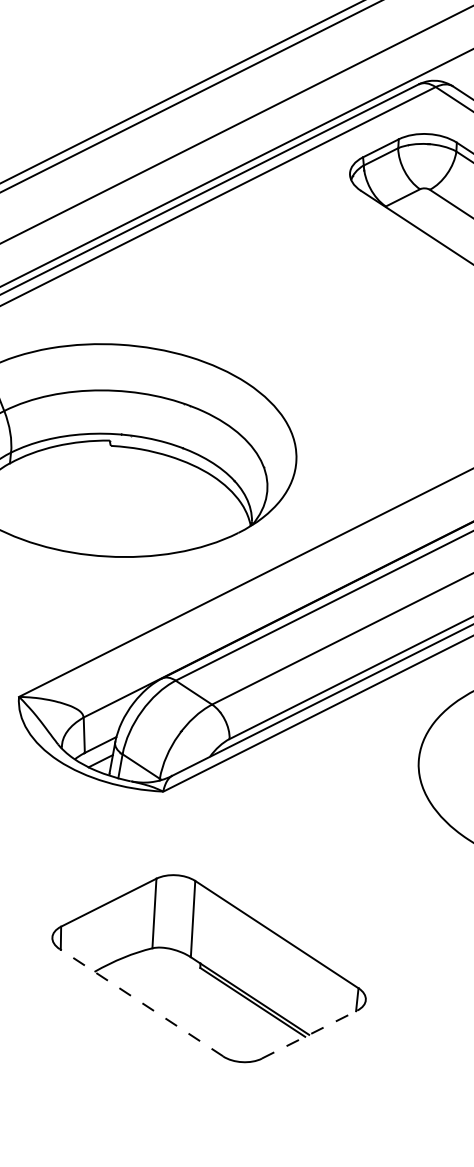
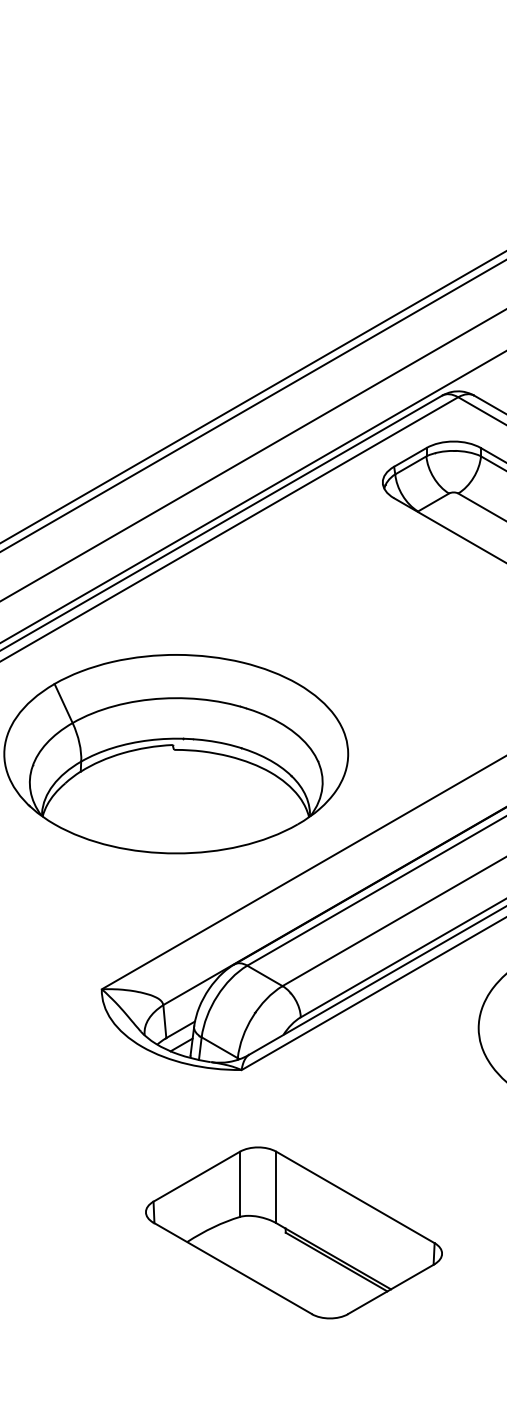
line: (141, 1002) -> (232, 1268), dashed -> solid
line: (309, 1035) -> (391, 1289), dashed -> solid

